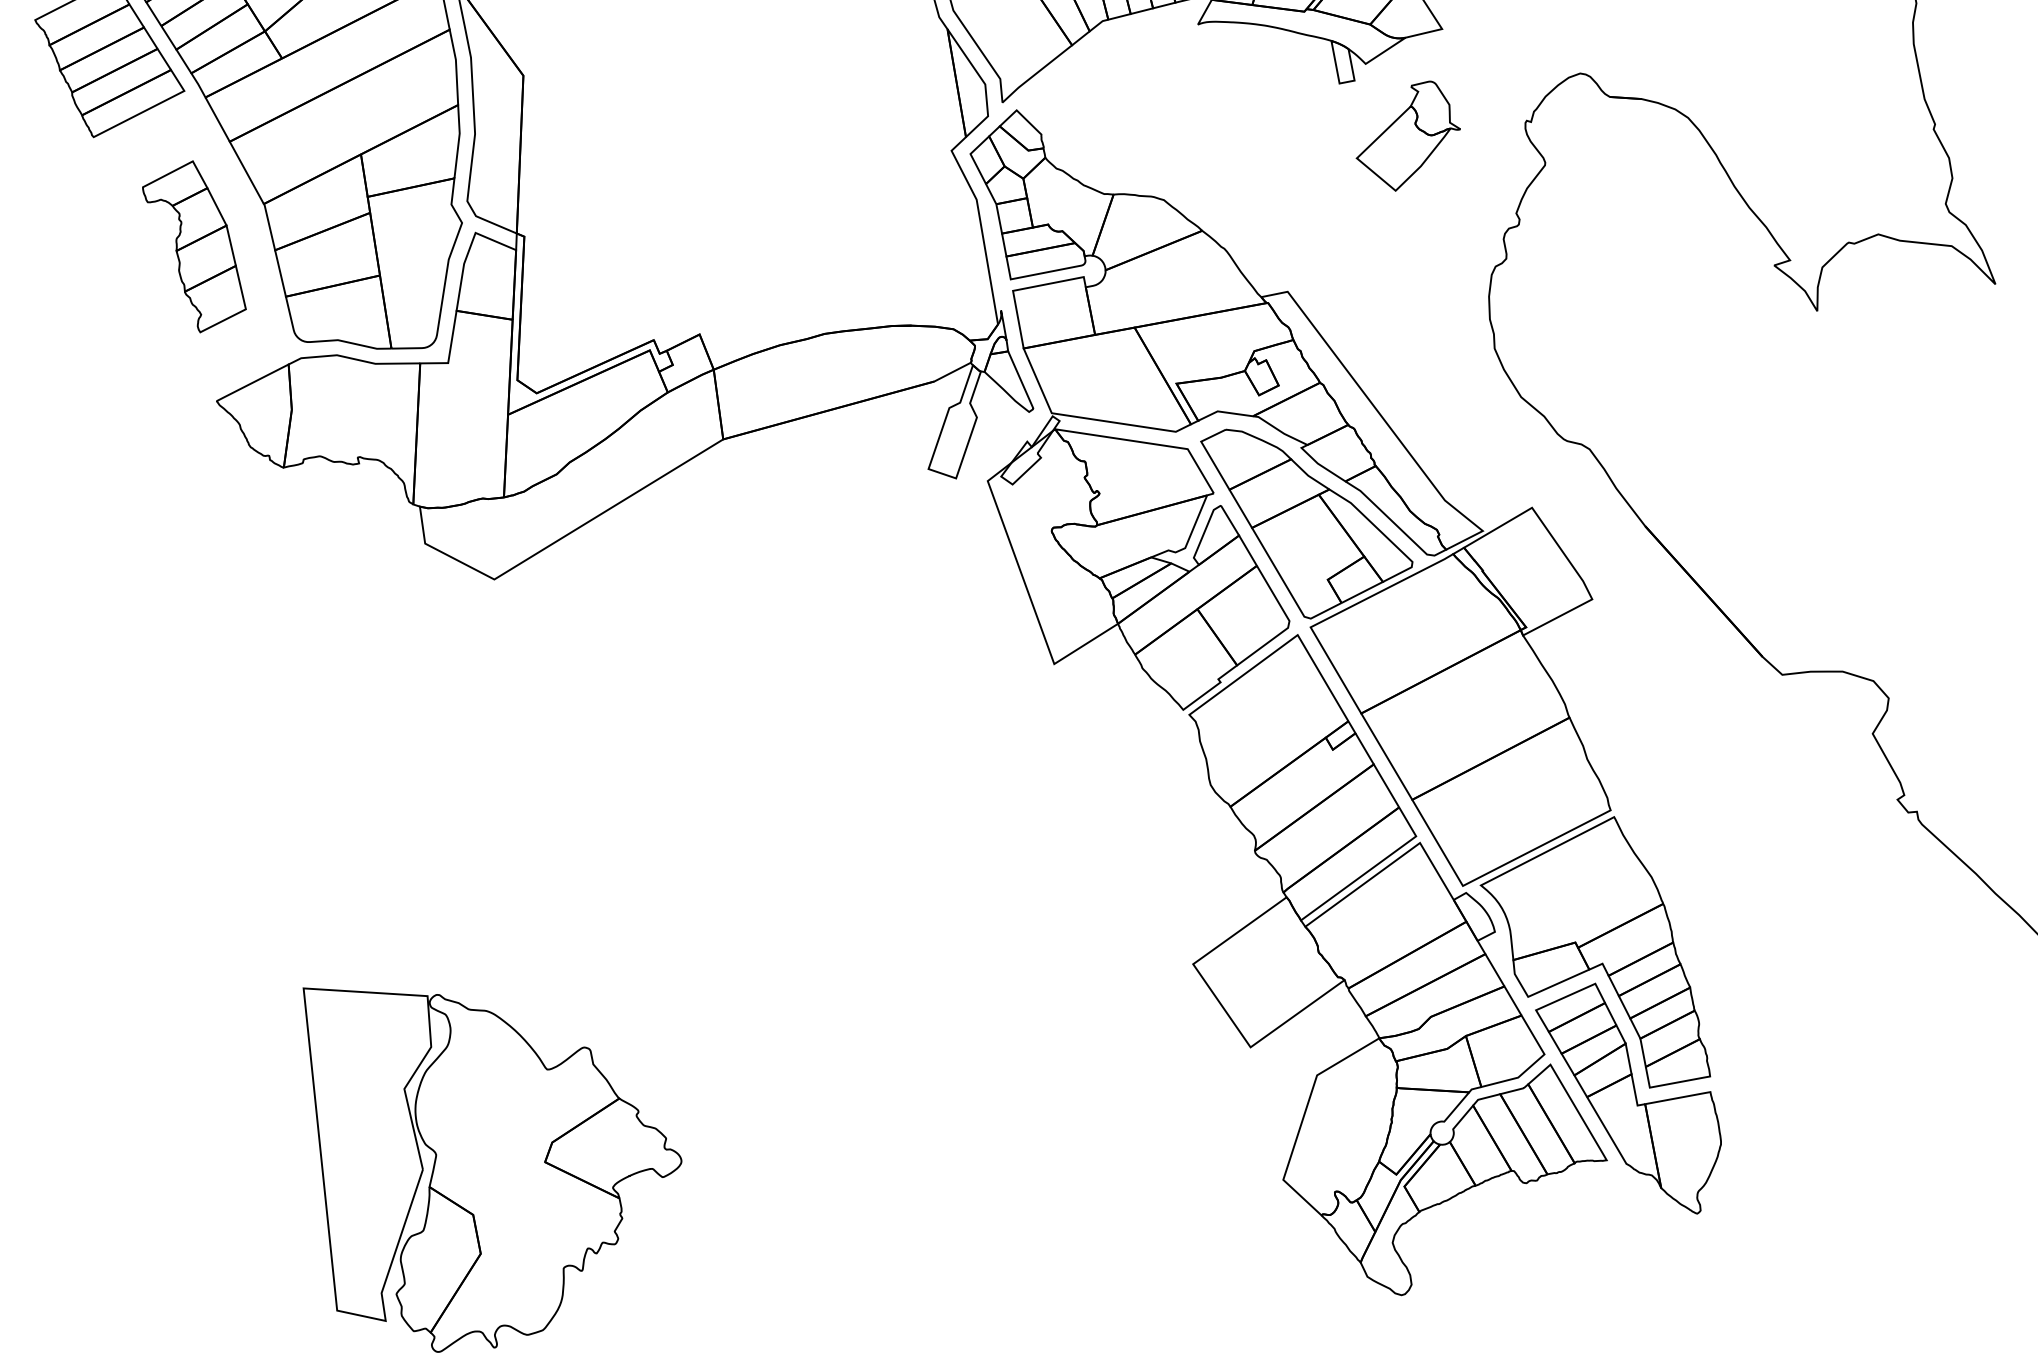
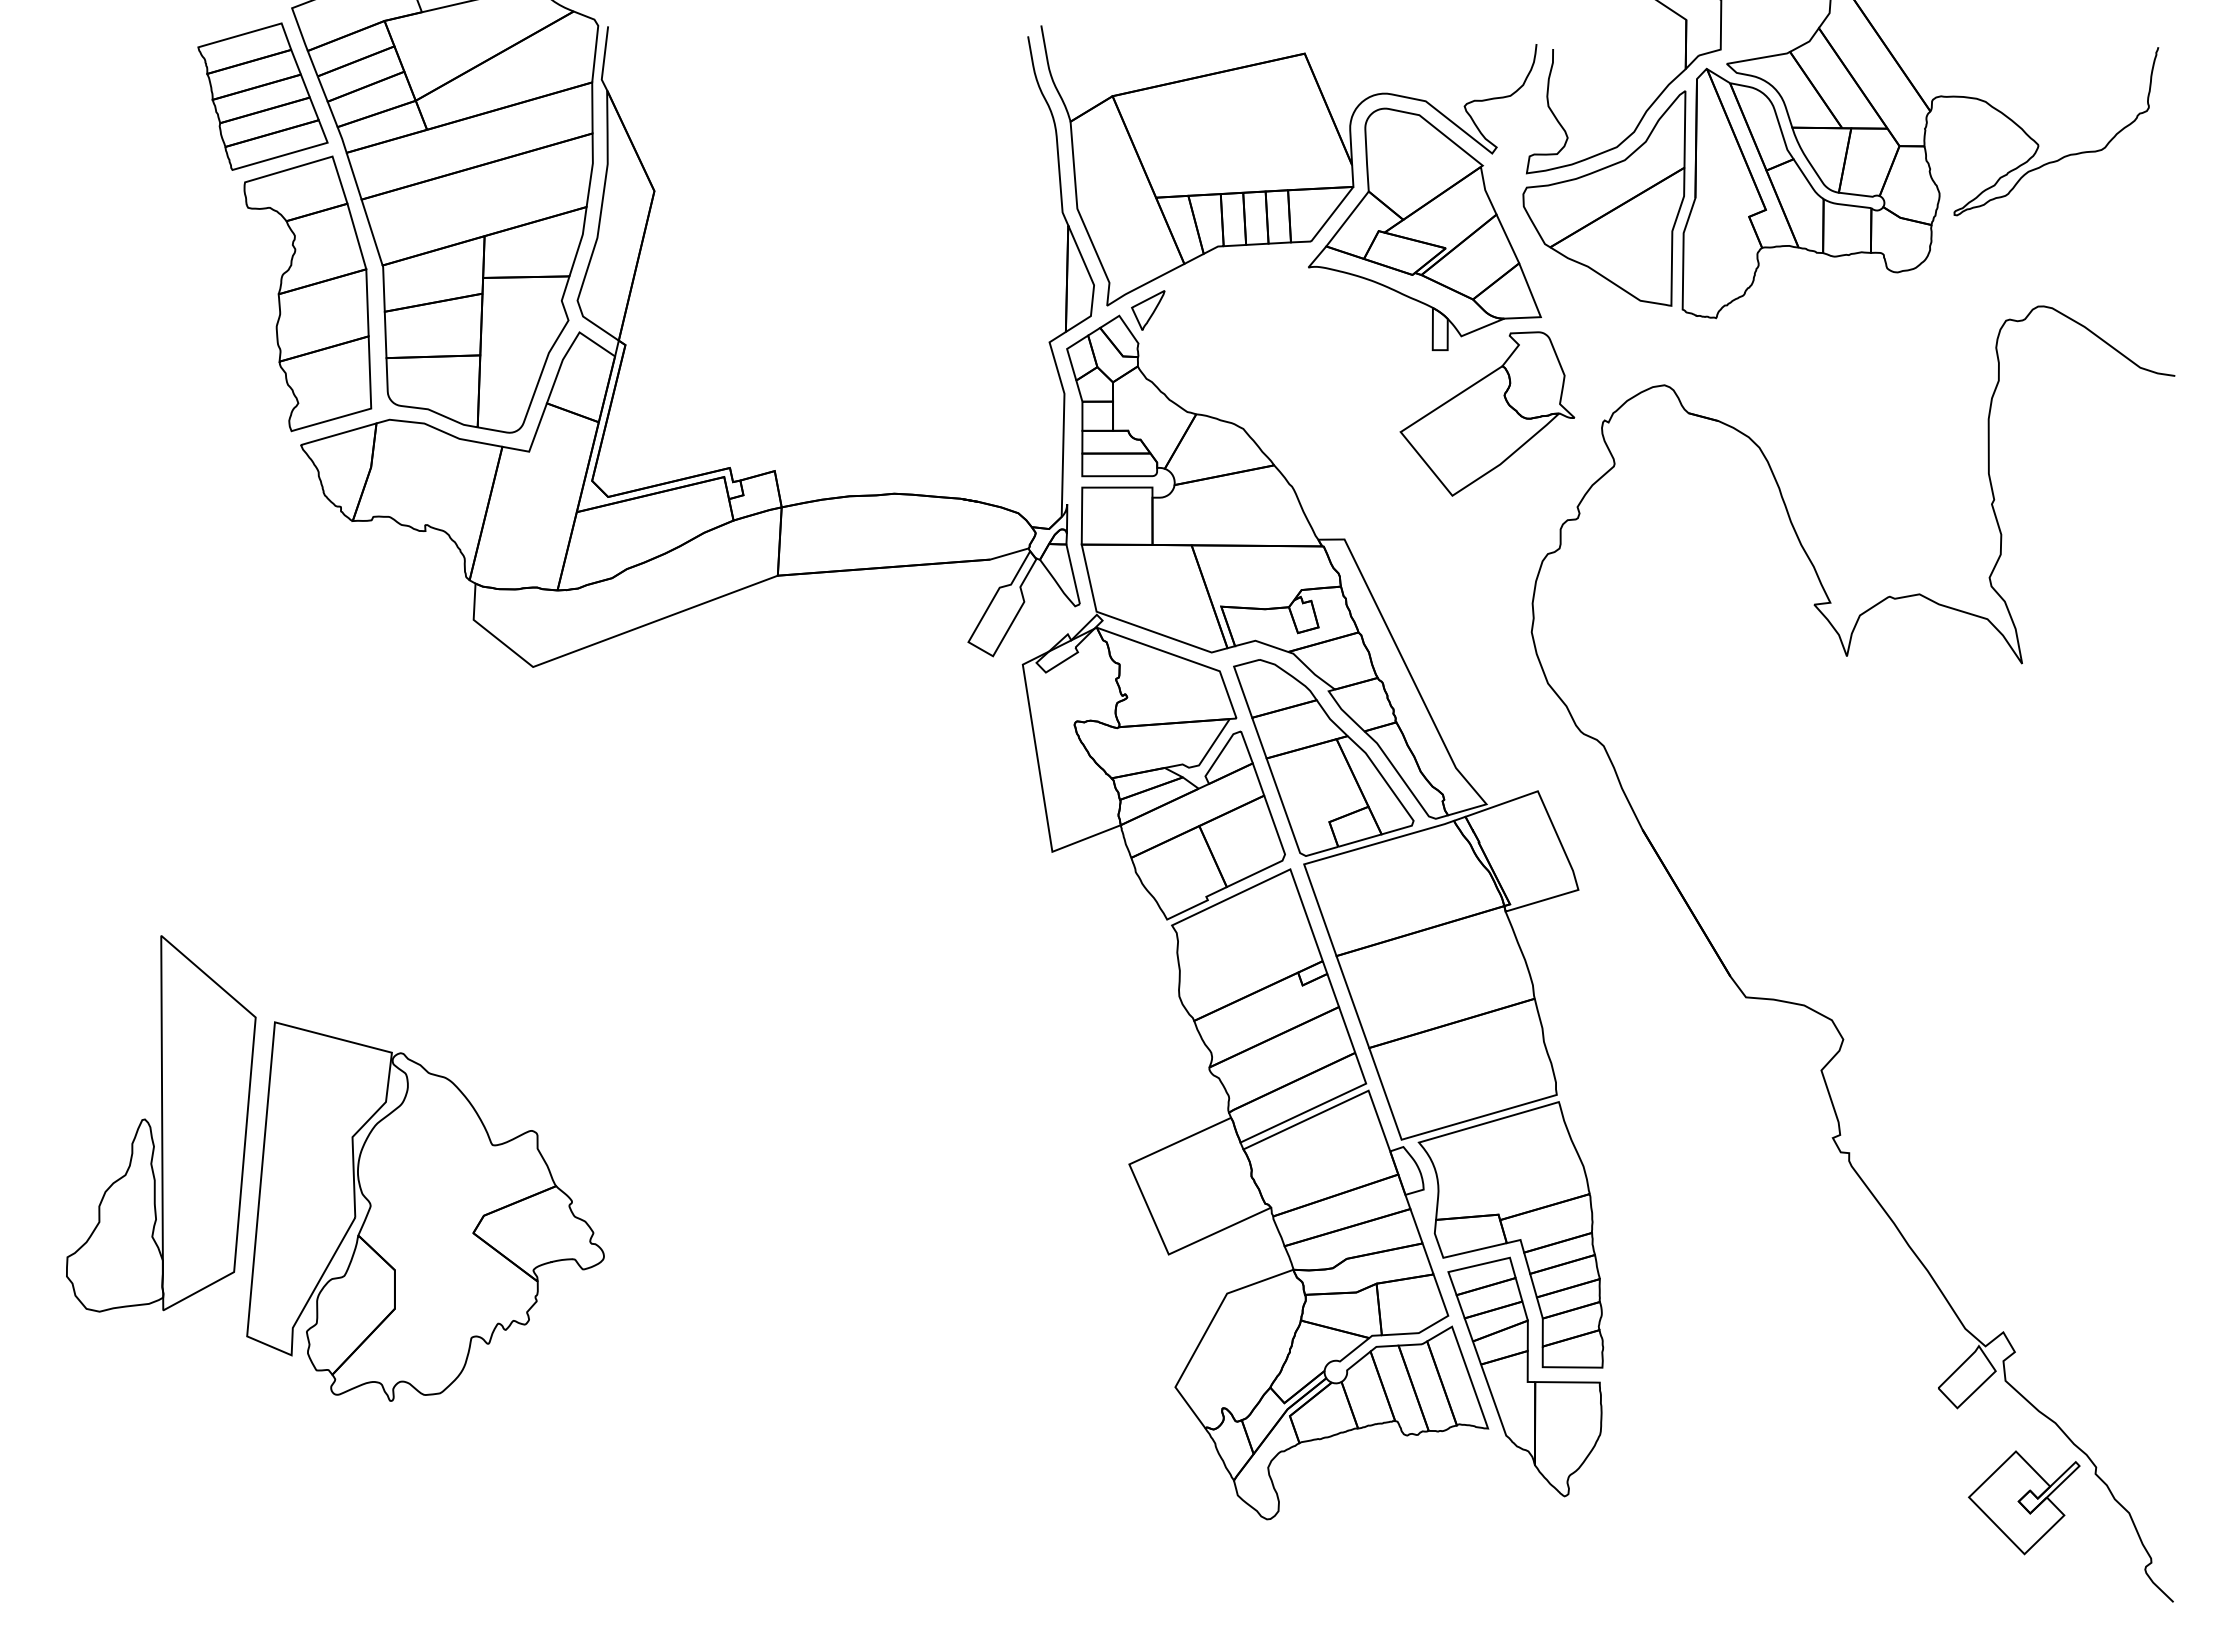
part: (1045, 99) -> (1148, 310), added
part: (1407, 136) -> (1487, 413), size x1.67
part: (193, 246) -> (307, 293), size x1.67
part: (209, 1112) -> (161, 1123), added

